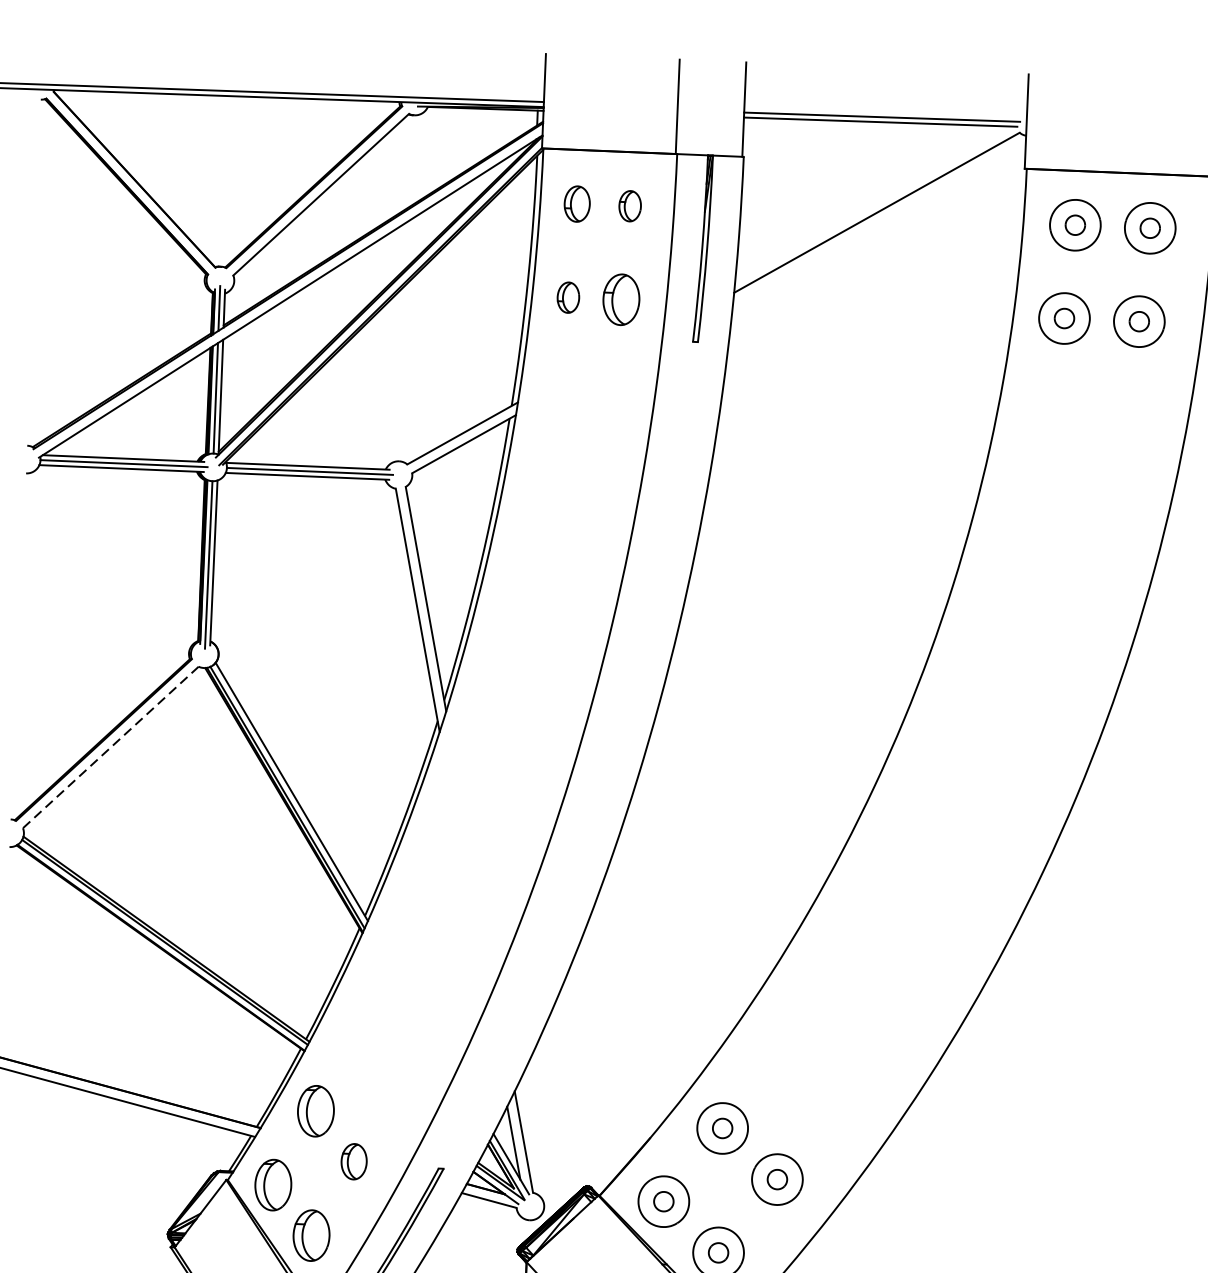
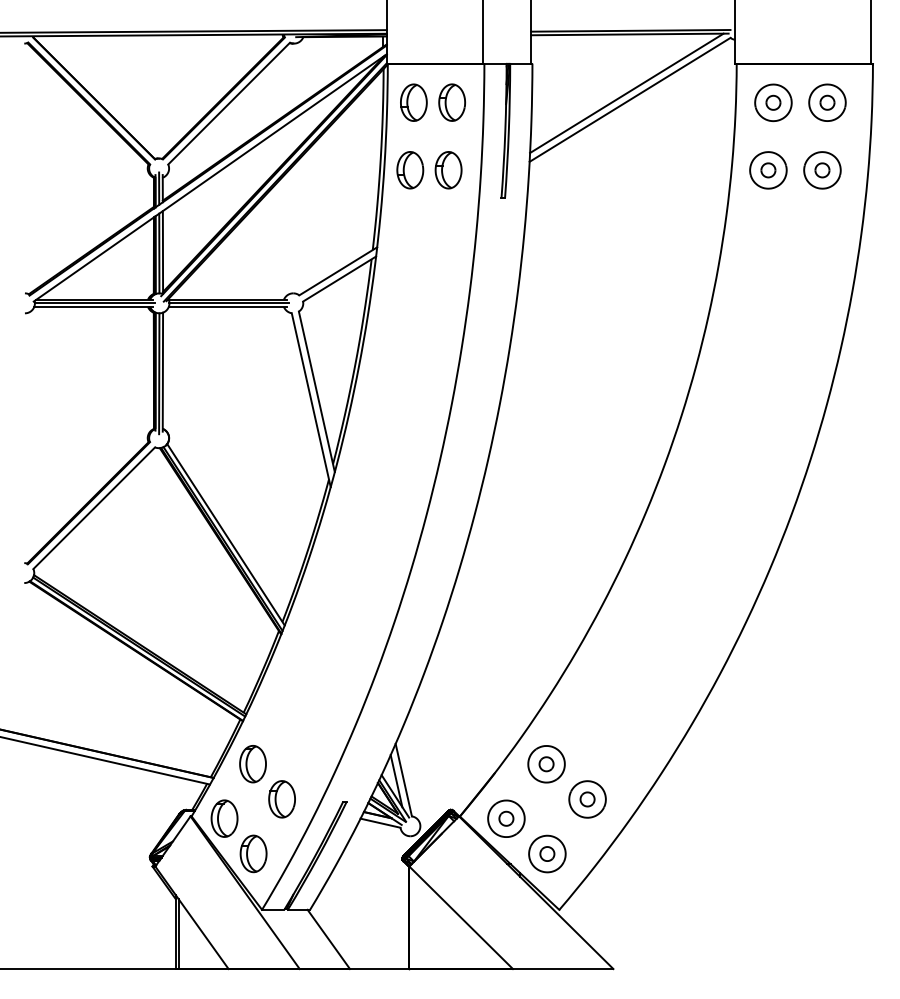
part: (576, 203) -> (413, 102), size x1.43
line: (872, 203) -> (626, 93), added
part: (629, 206) -> (451, 102), size x1.67
part: (568, 297) -> (410, 170), size x1.67
line: (109, 747) -> (93, 508), dashed -> solid
part: (353, 1161) -> (281, 799), size x1.43

